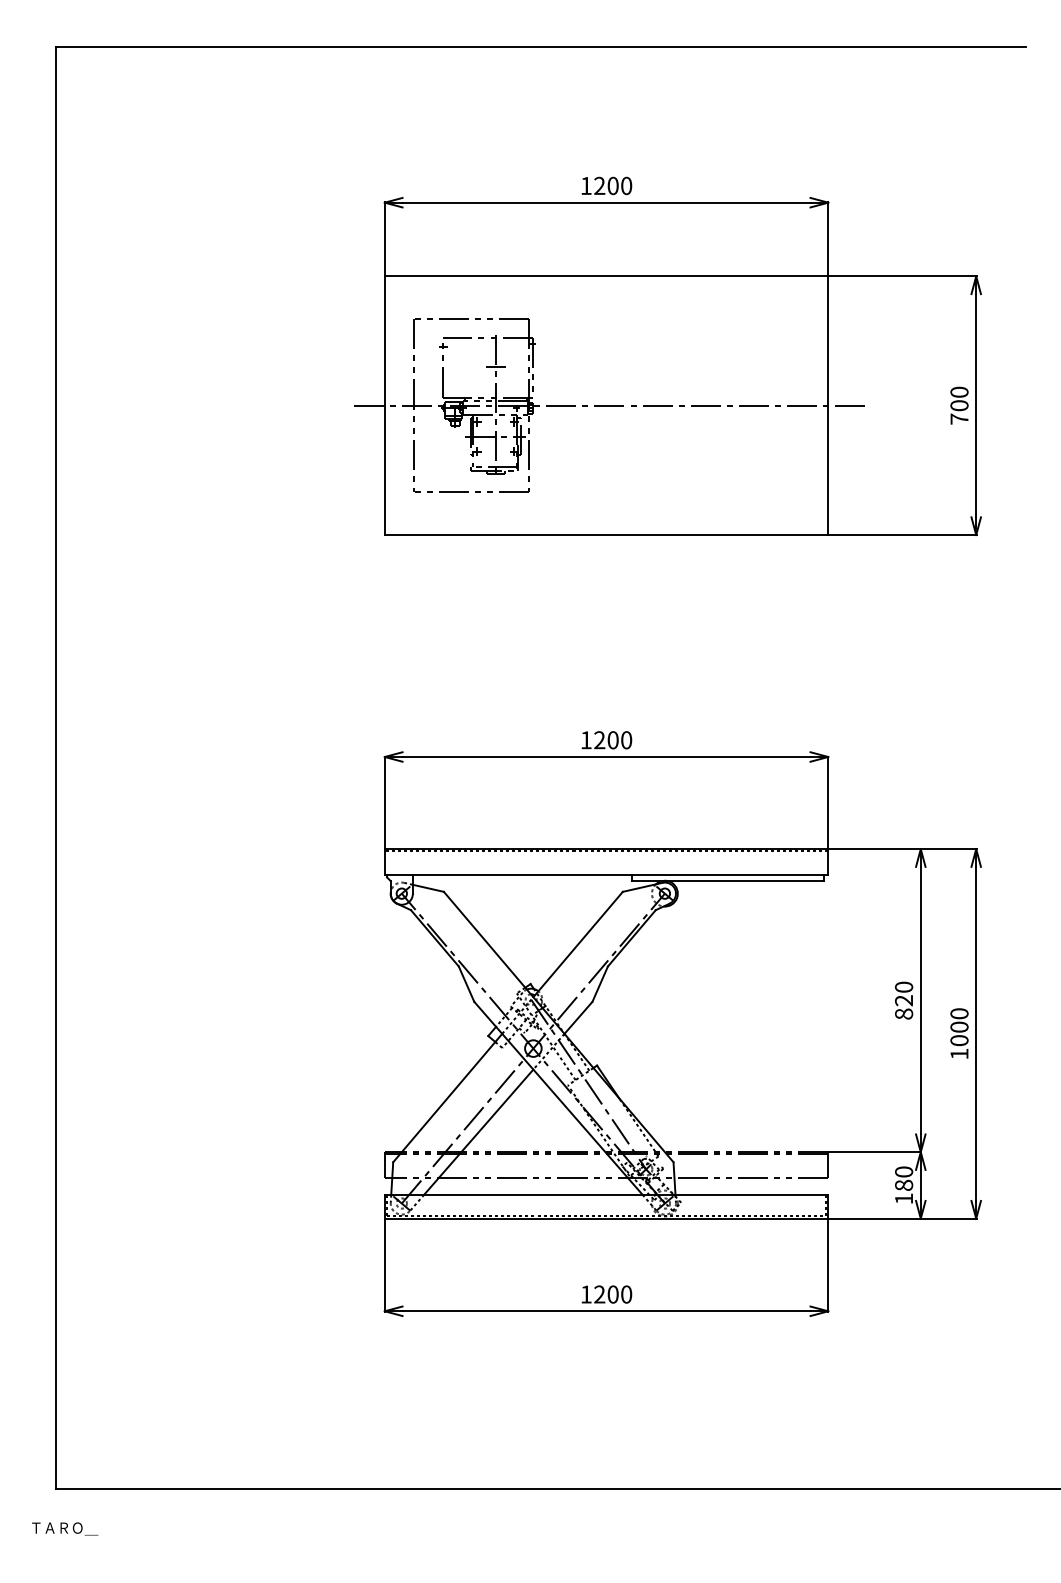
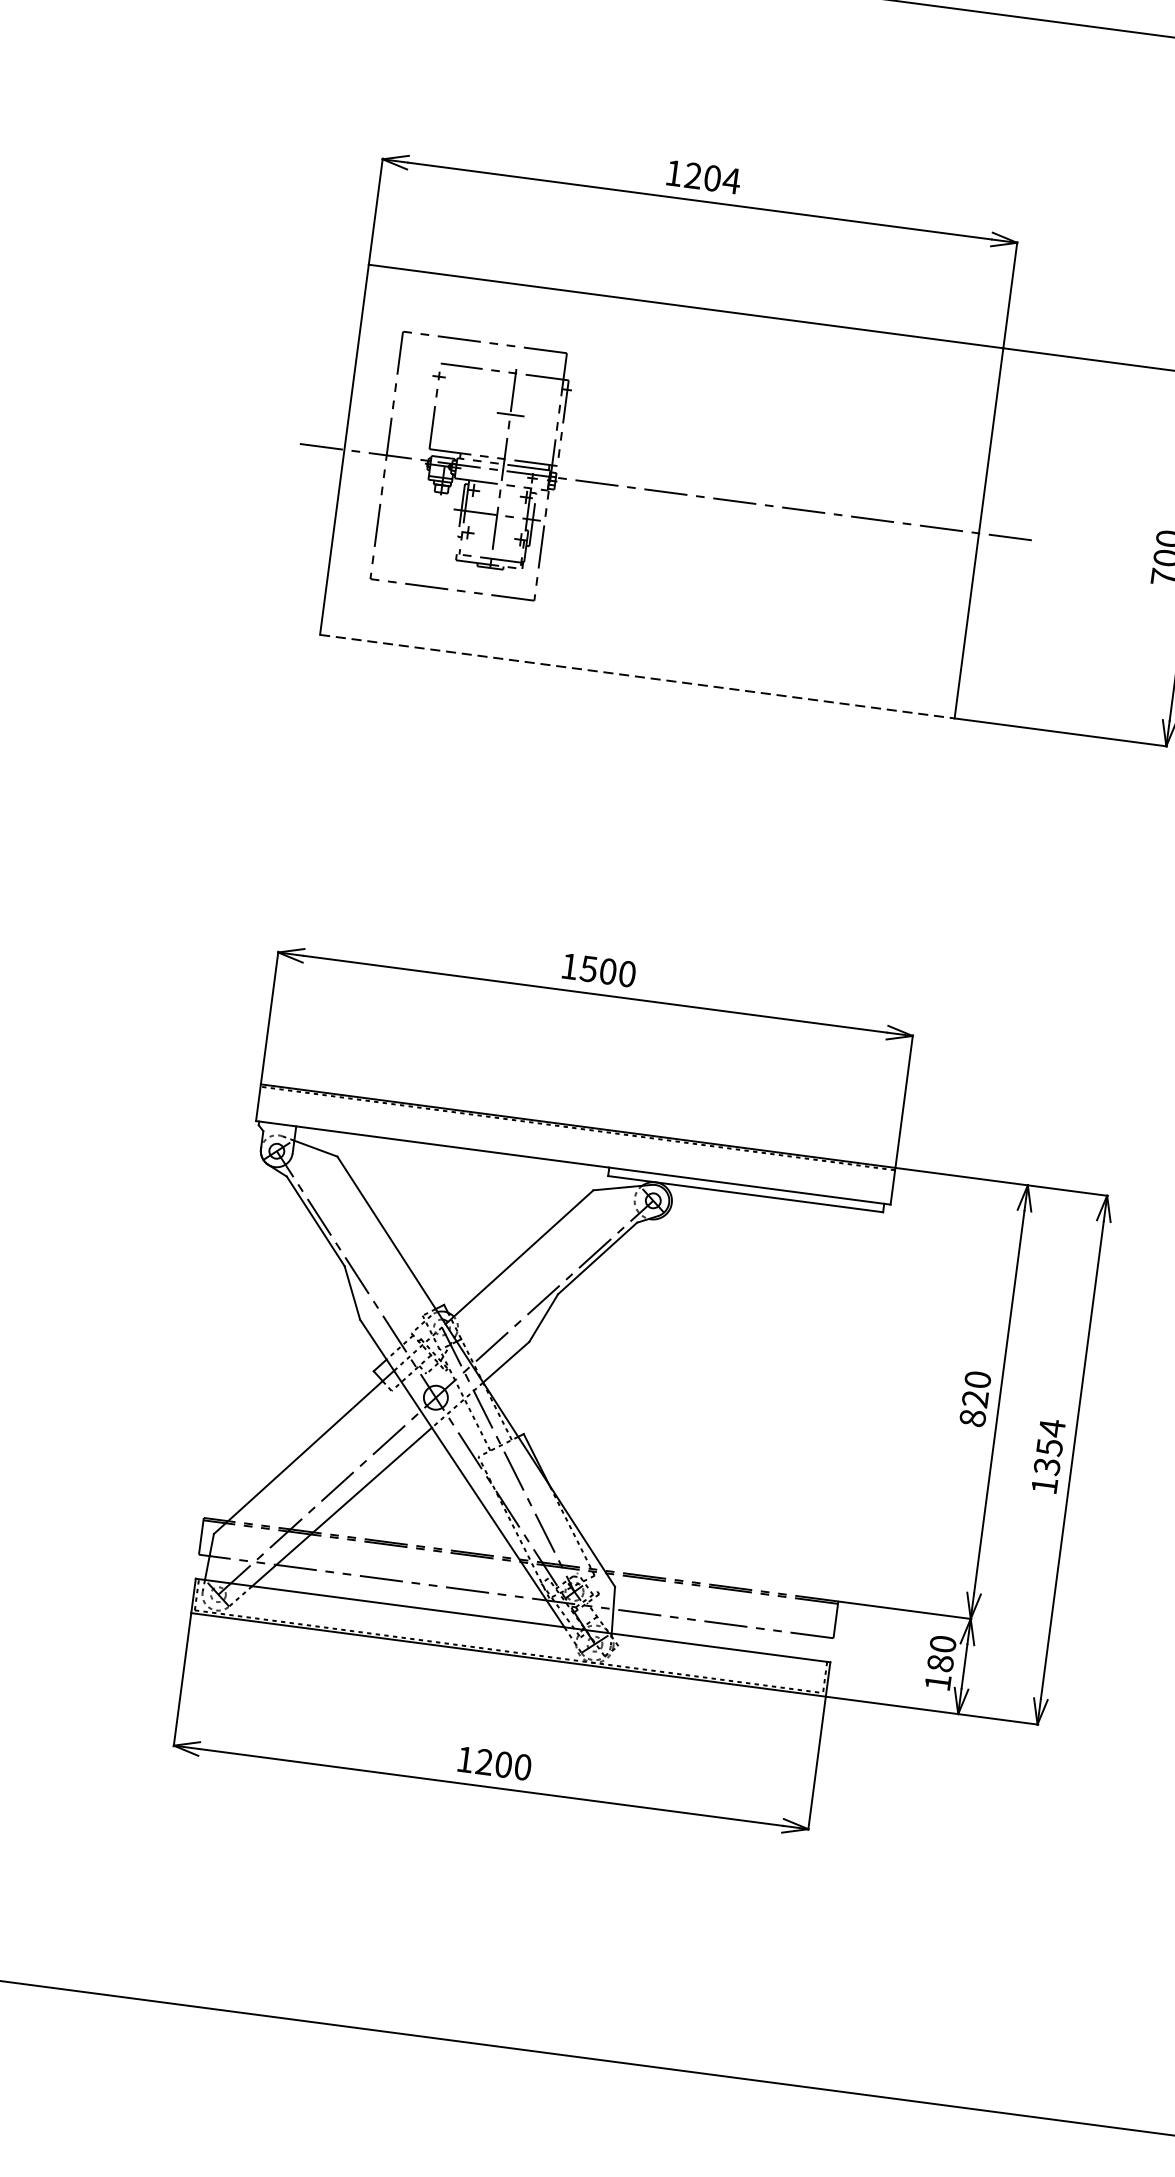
text: (626, 185) -> (731, 180), 1200 -> 1204
line: (606, 535) -> (637, 677), solid -> dashed
text: (599, 740) -> (588, 969), 1200 -> 1500
text: (959, 1026) -> (1049, 1446), 1000 -> 1354

